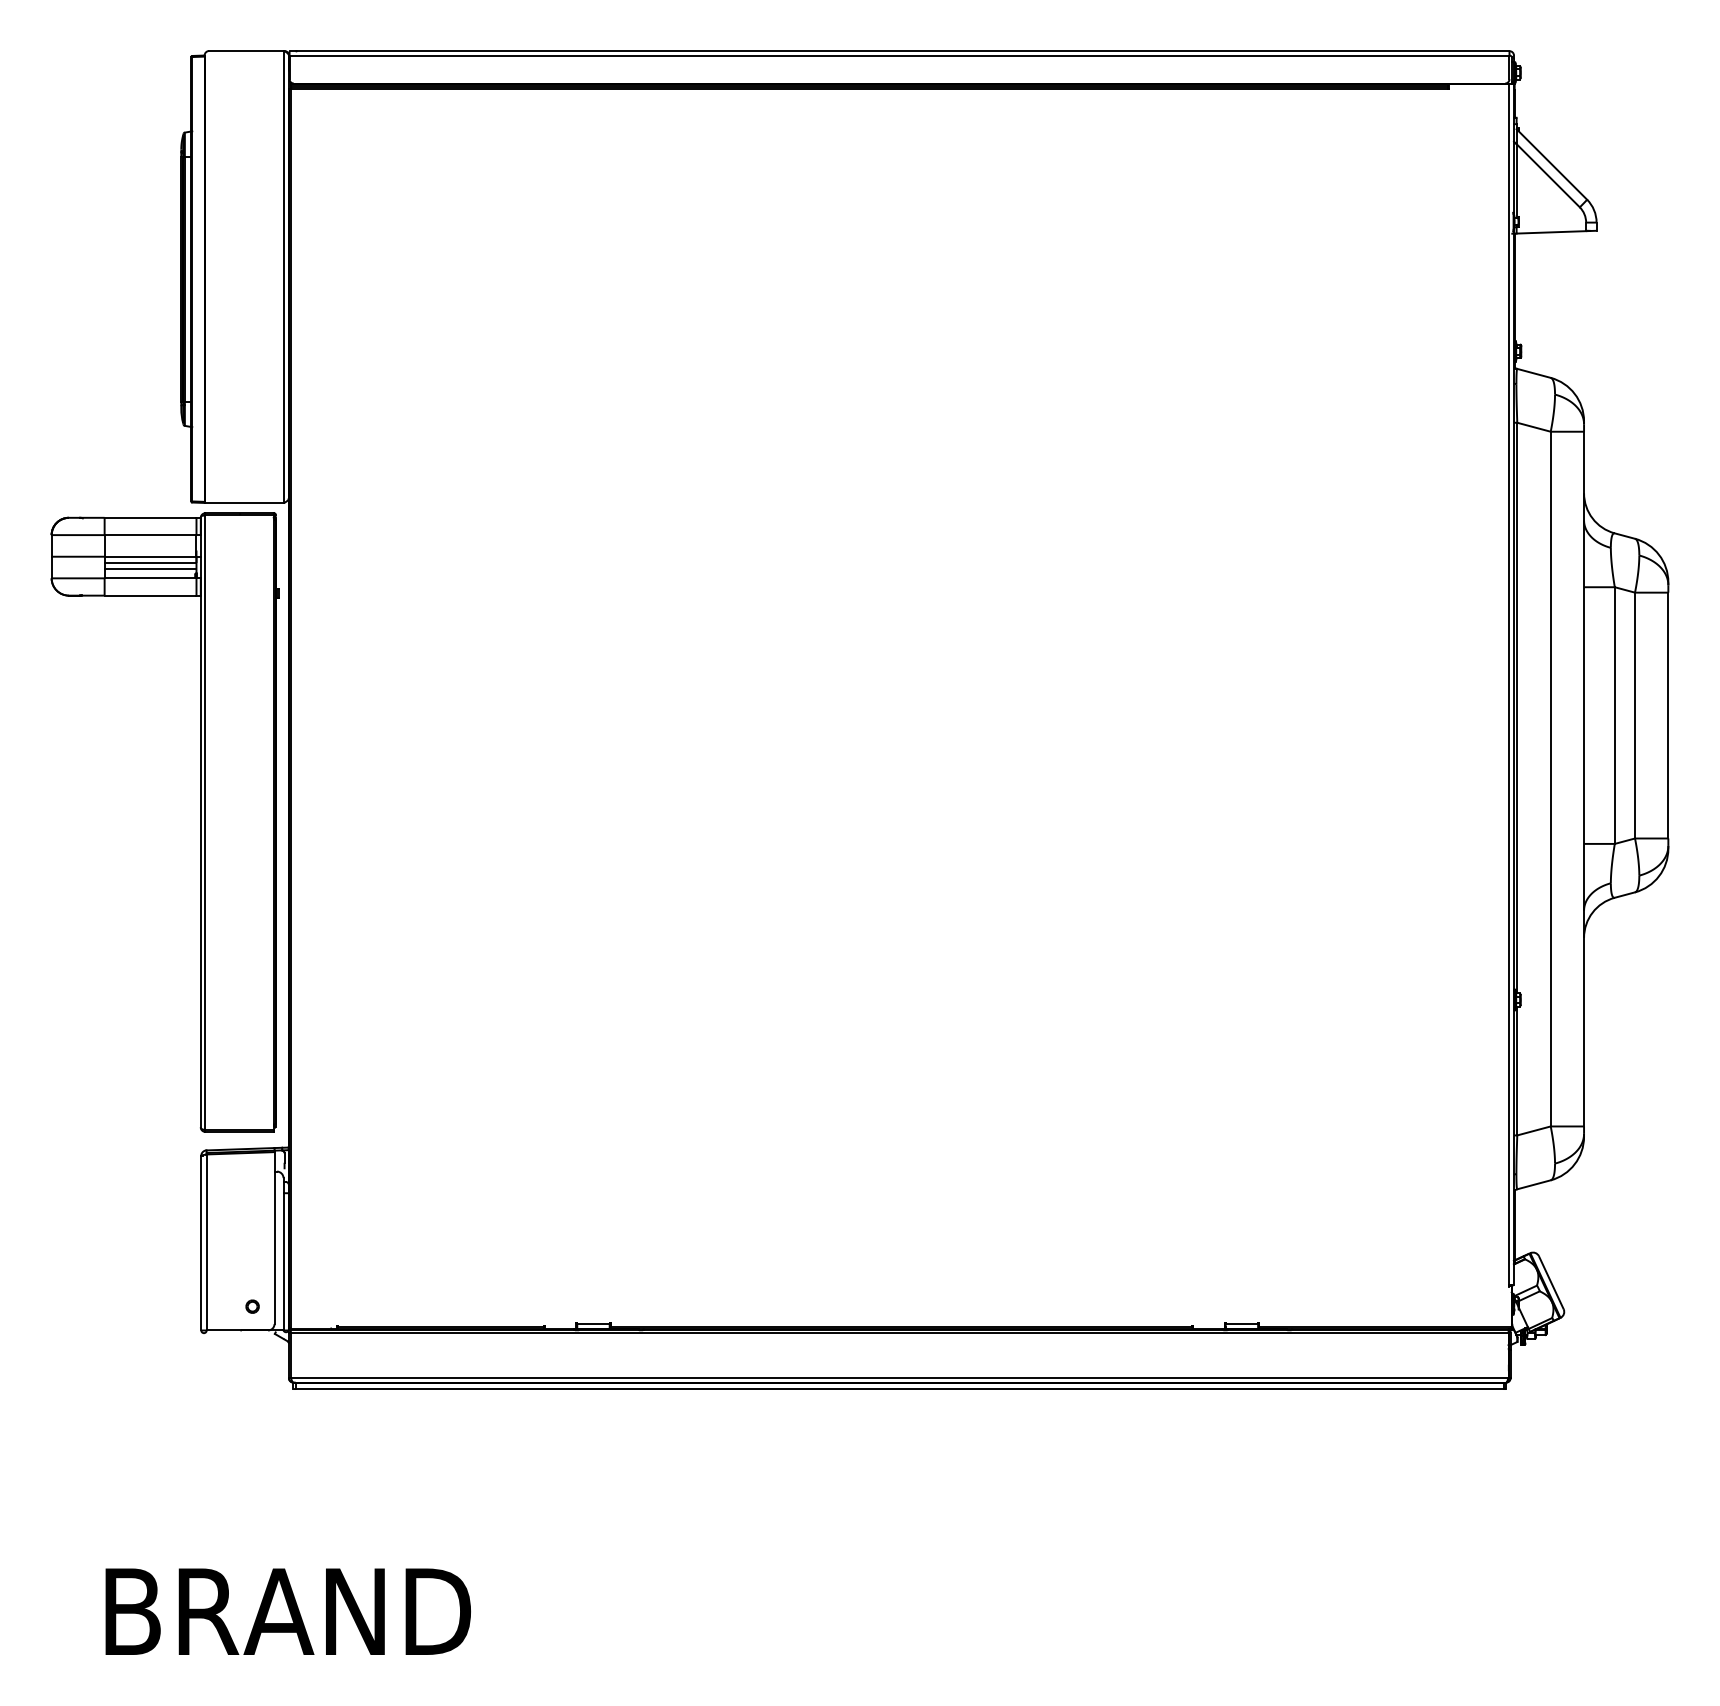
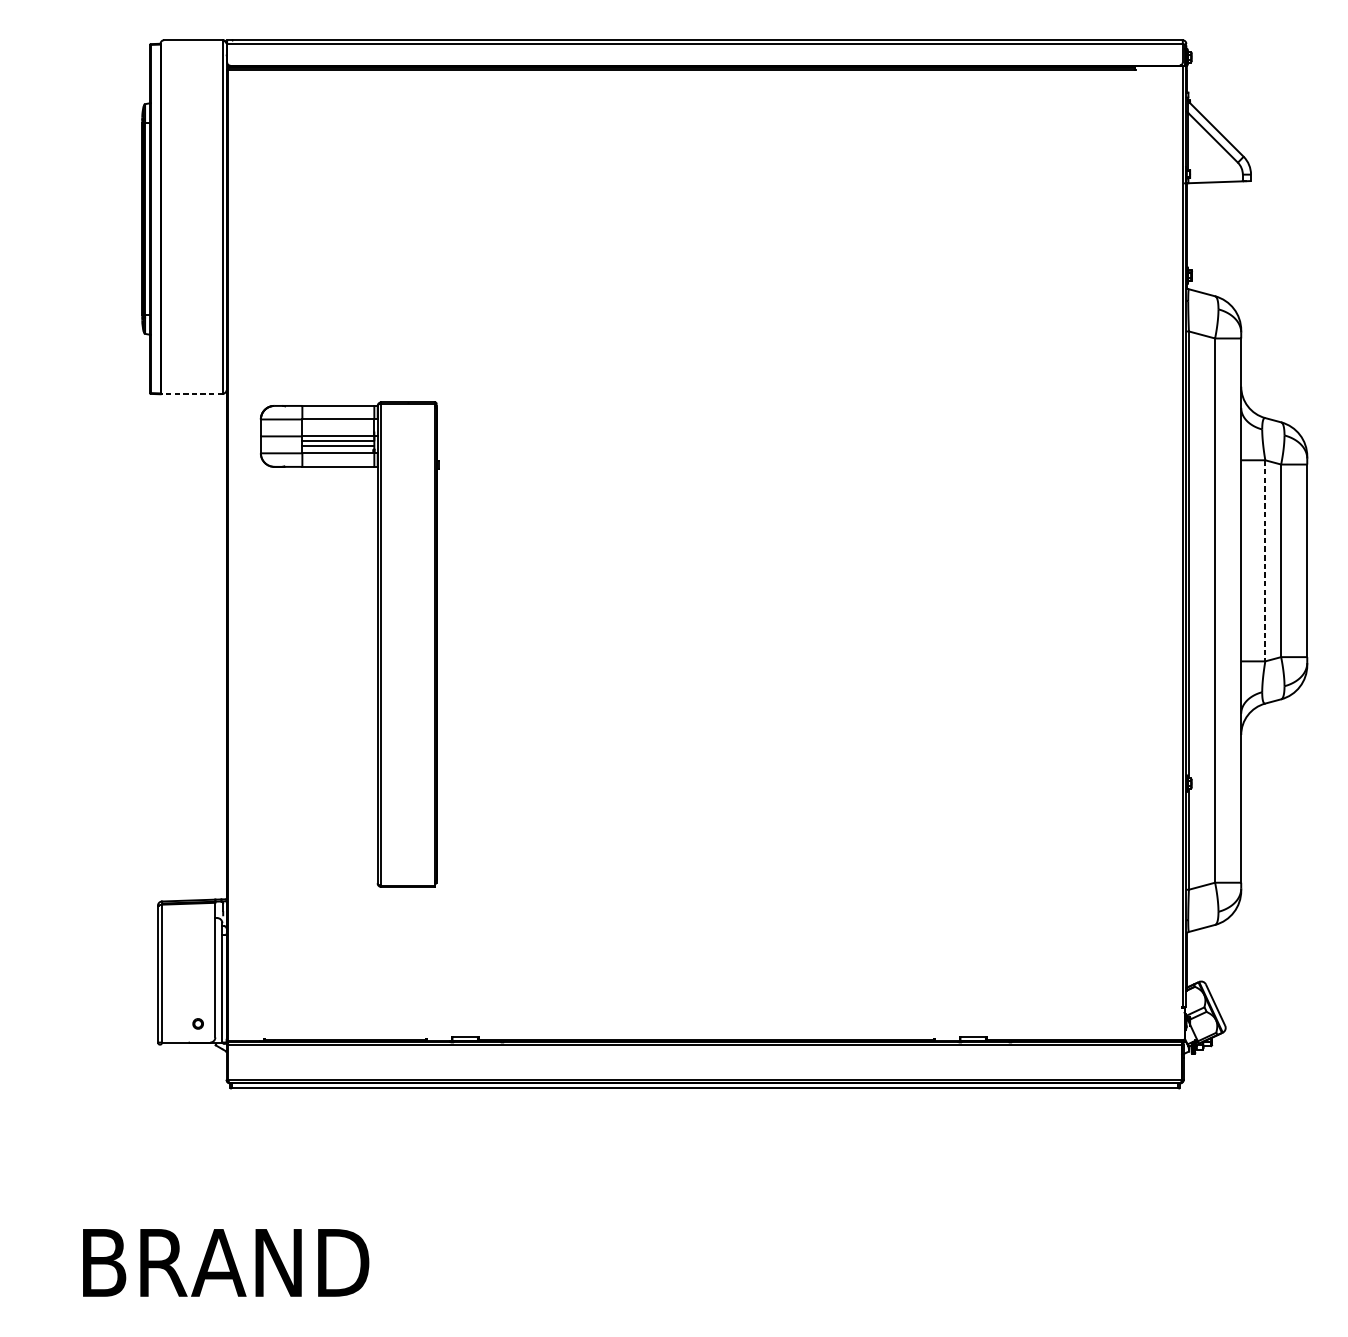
line: (244, 502) -> (191, 393), solid -> dashed
line: (1614, 716) -> (1265, 561), solid -> dashed
part: (200, 822) -> (377, 644), moved

